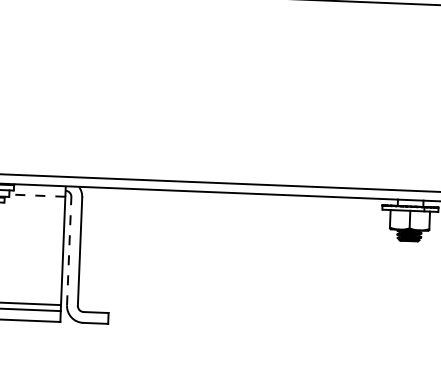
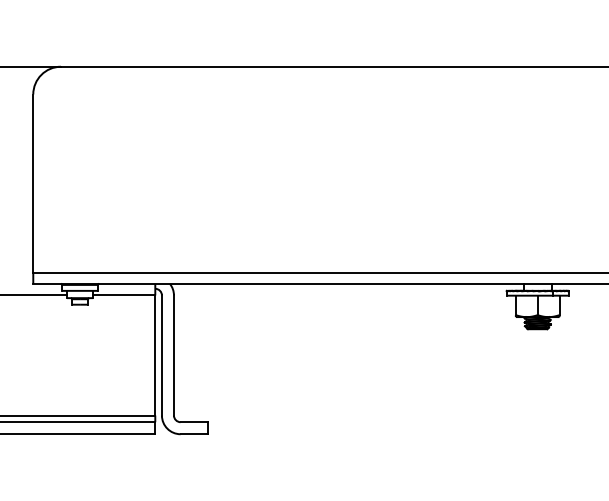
line: (36, 195) -> (123, 295), dashed -> solid
line: (68, 251) -> (161, 355), dashed -> solid

